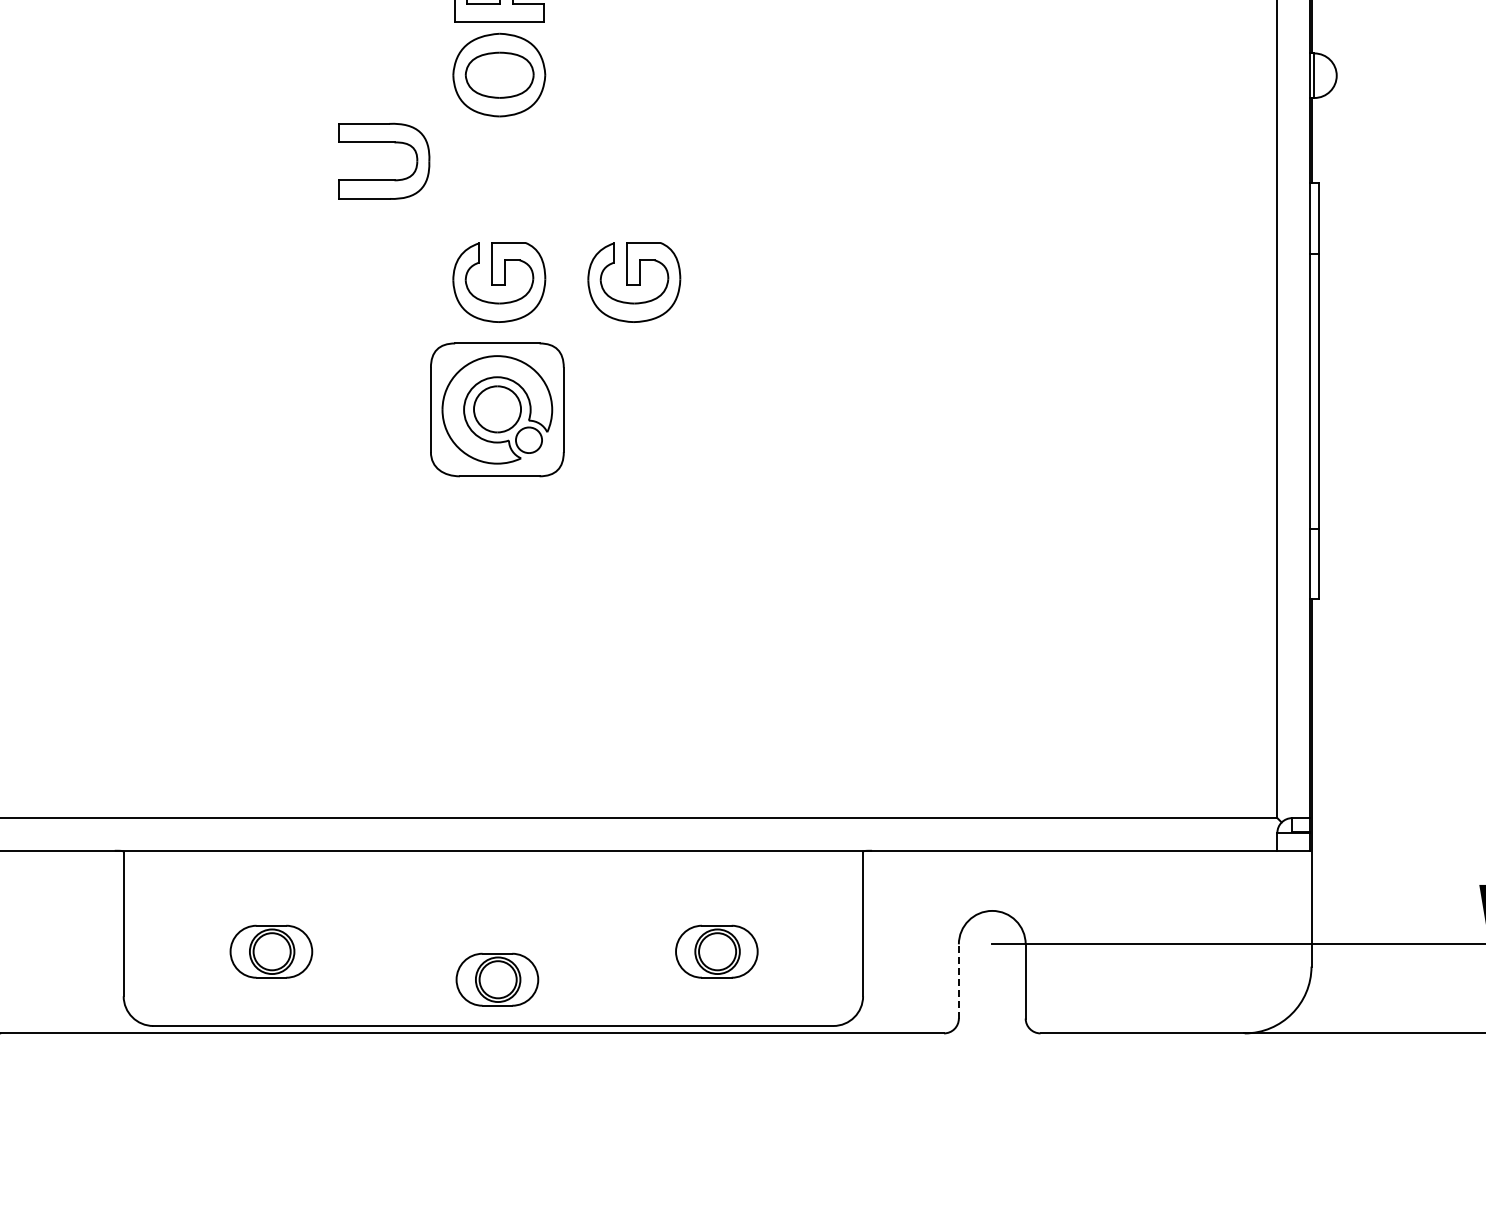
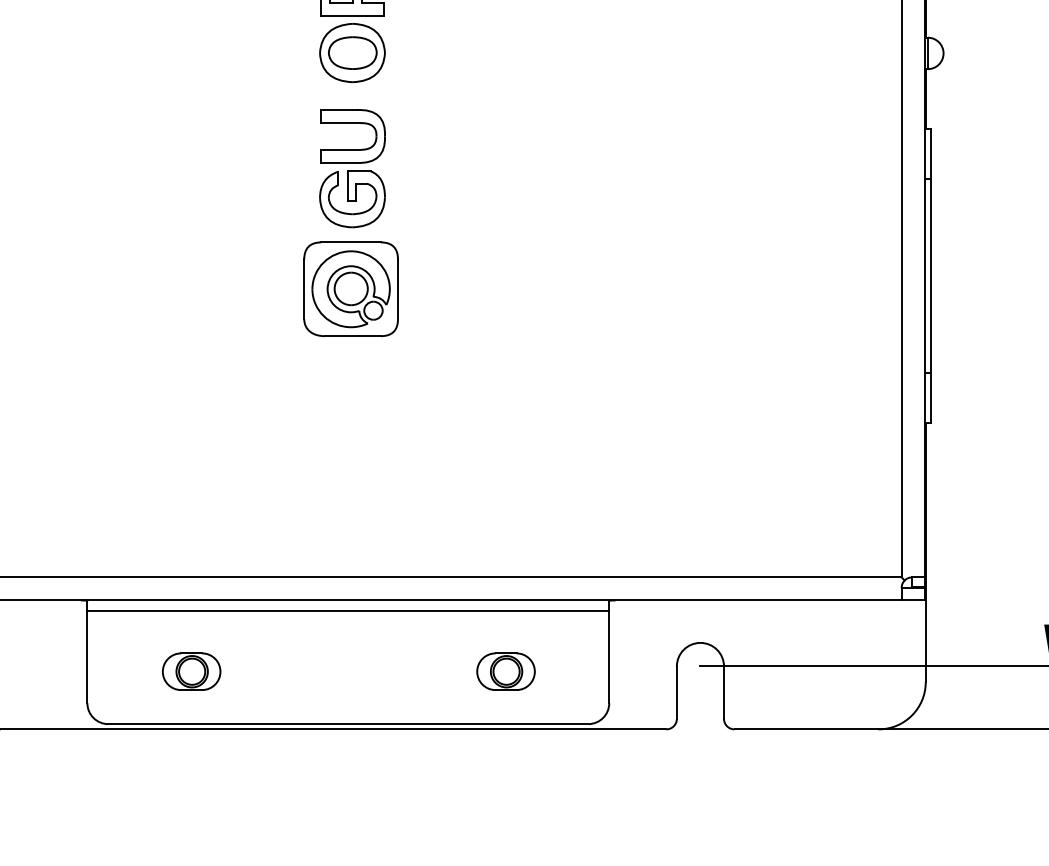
part: (384, 142) -> (353, 123), moved
part: (634, 282) -> (447, 199), removed
line: (493, 865) -> (348, 610), added
part: (497, 979) -> (351, 691), removed
line: (958, 980) -> (676, 692), dashed -> solid

